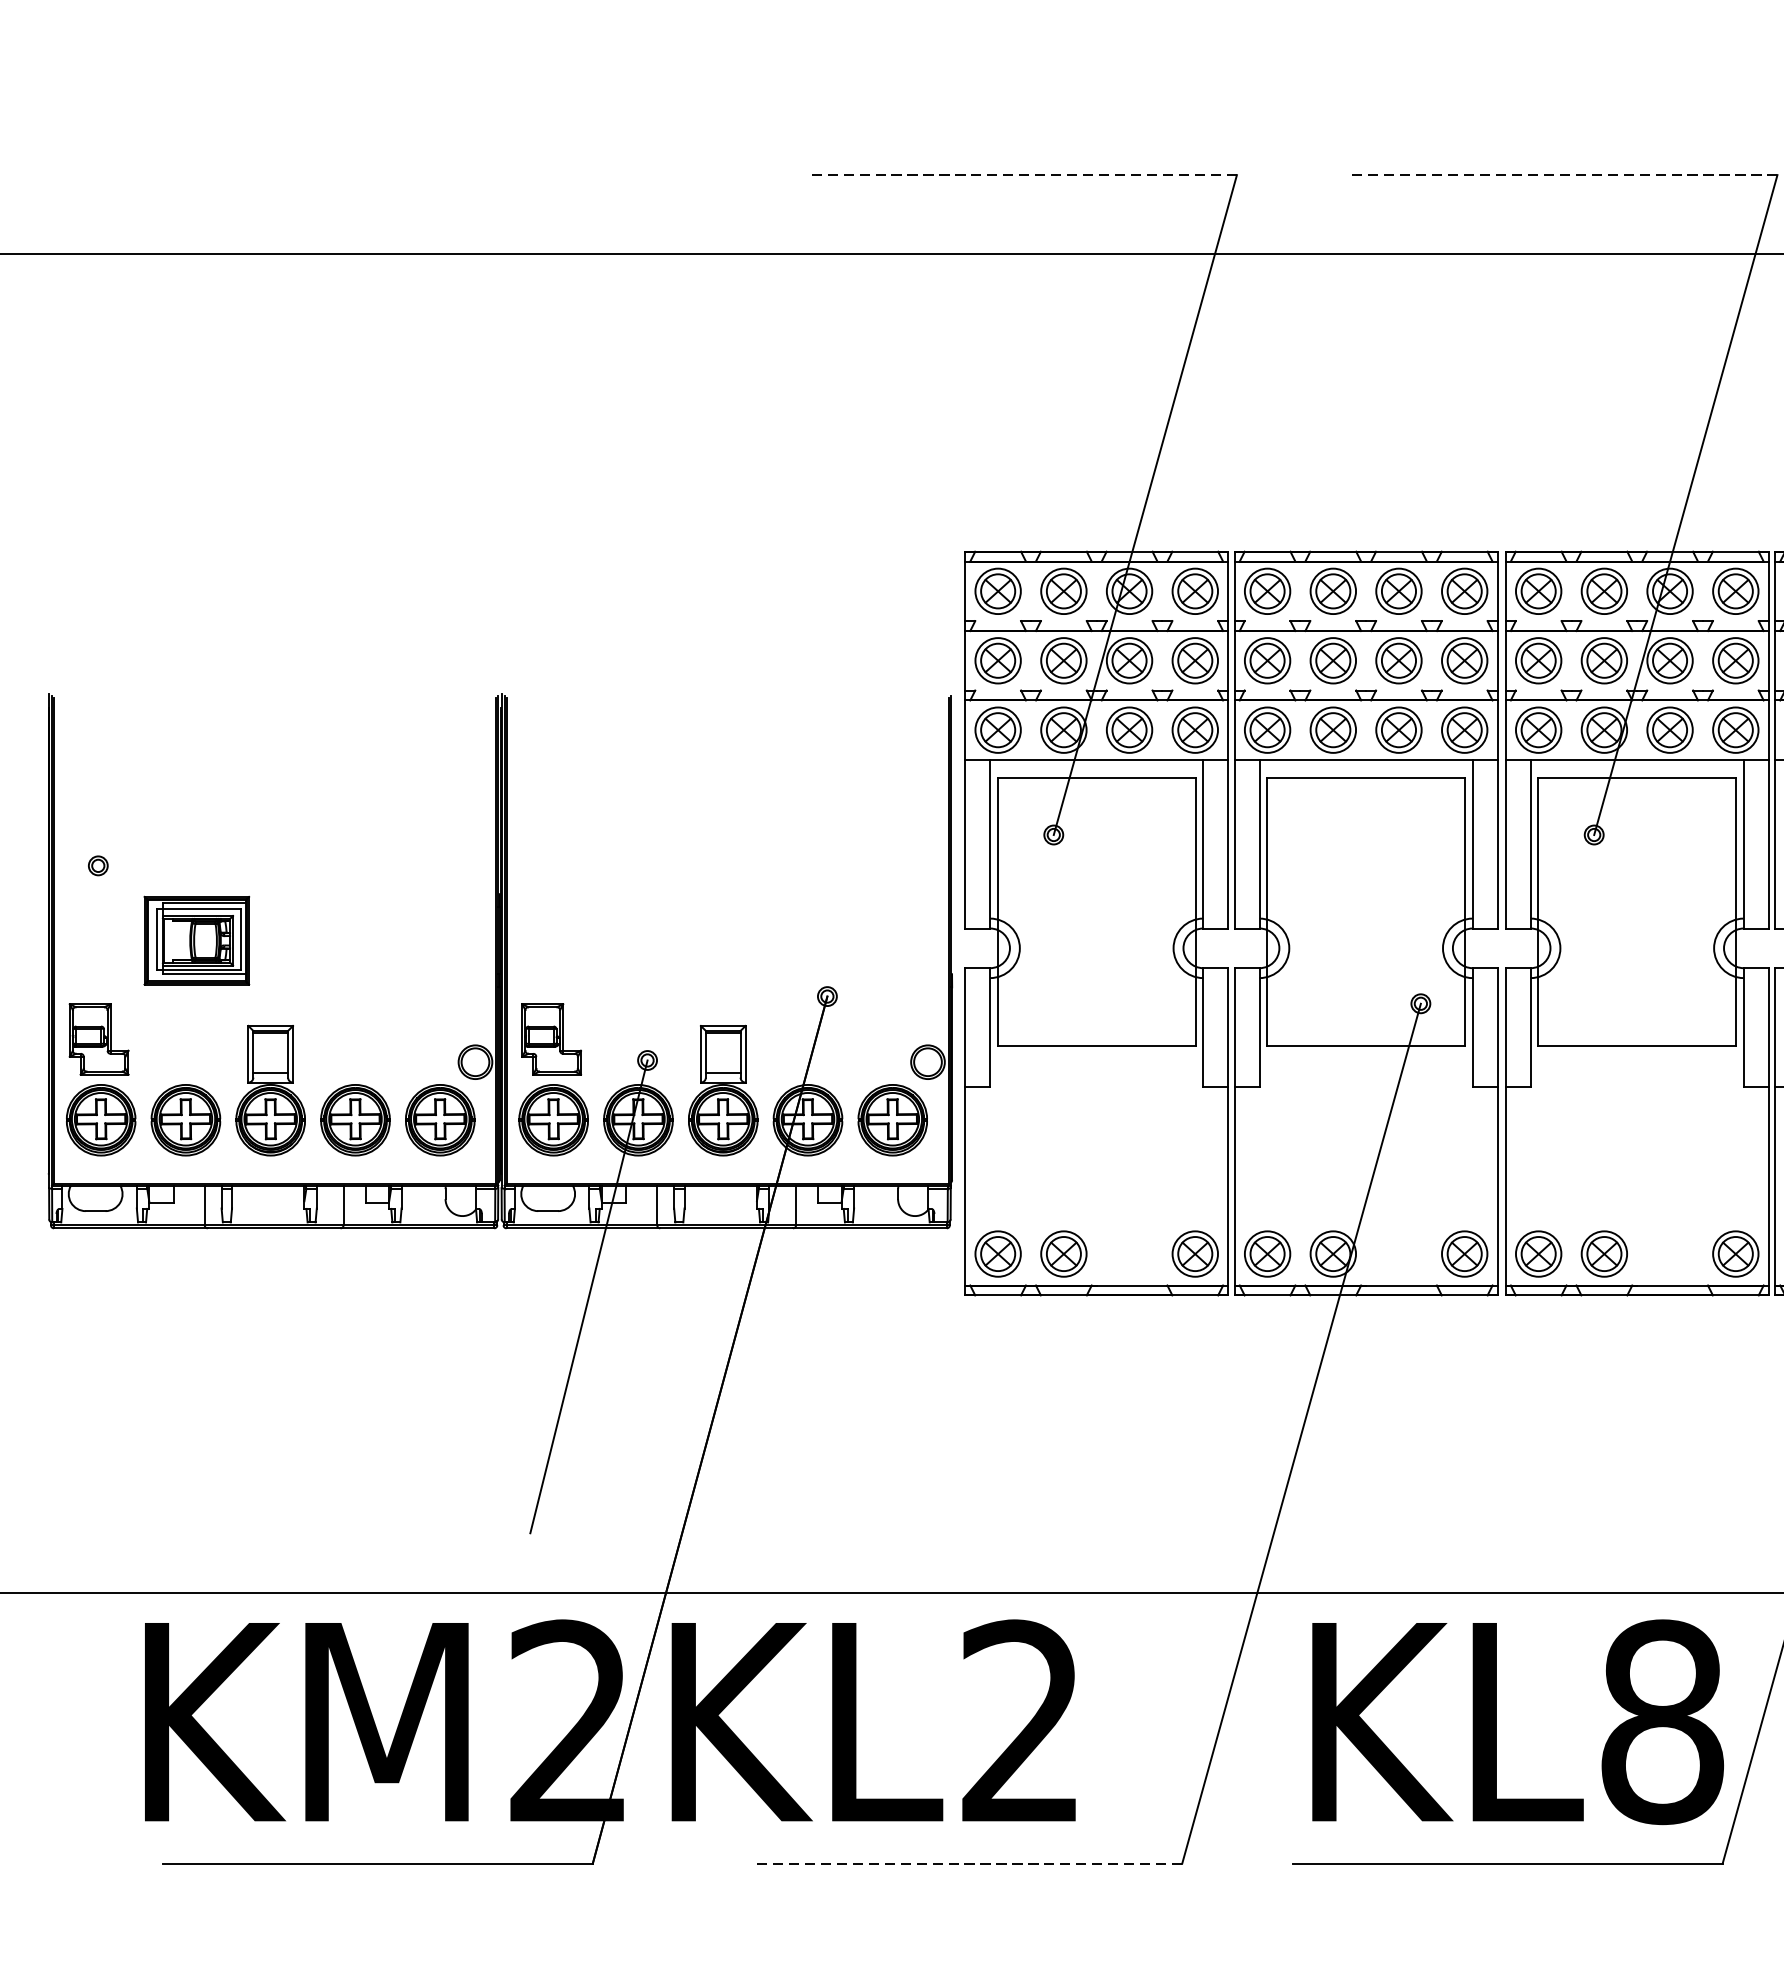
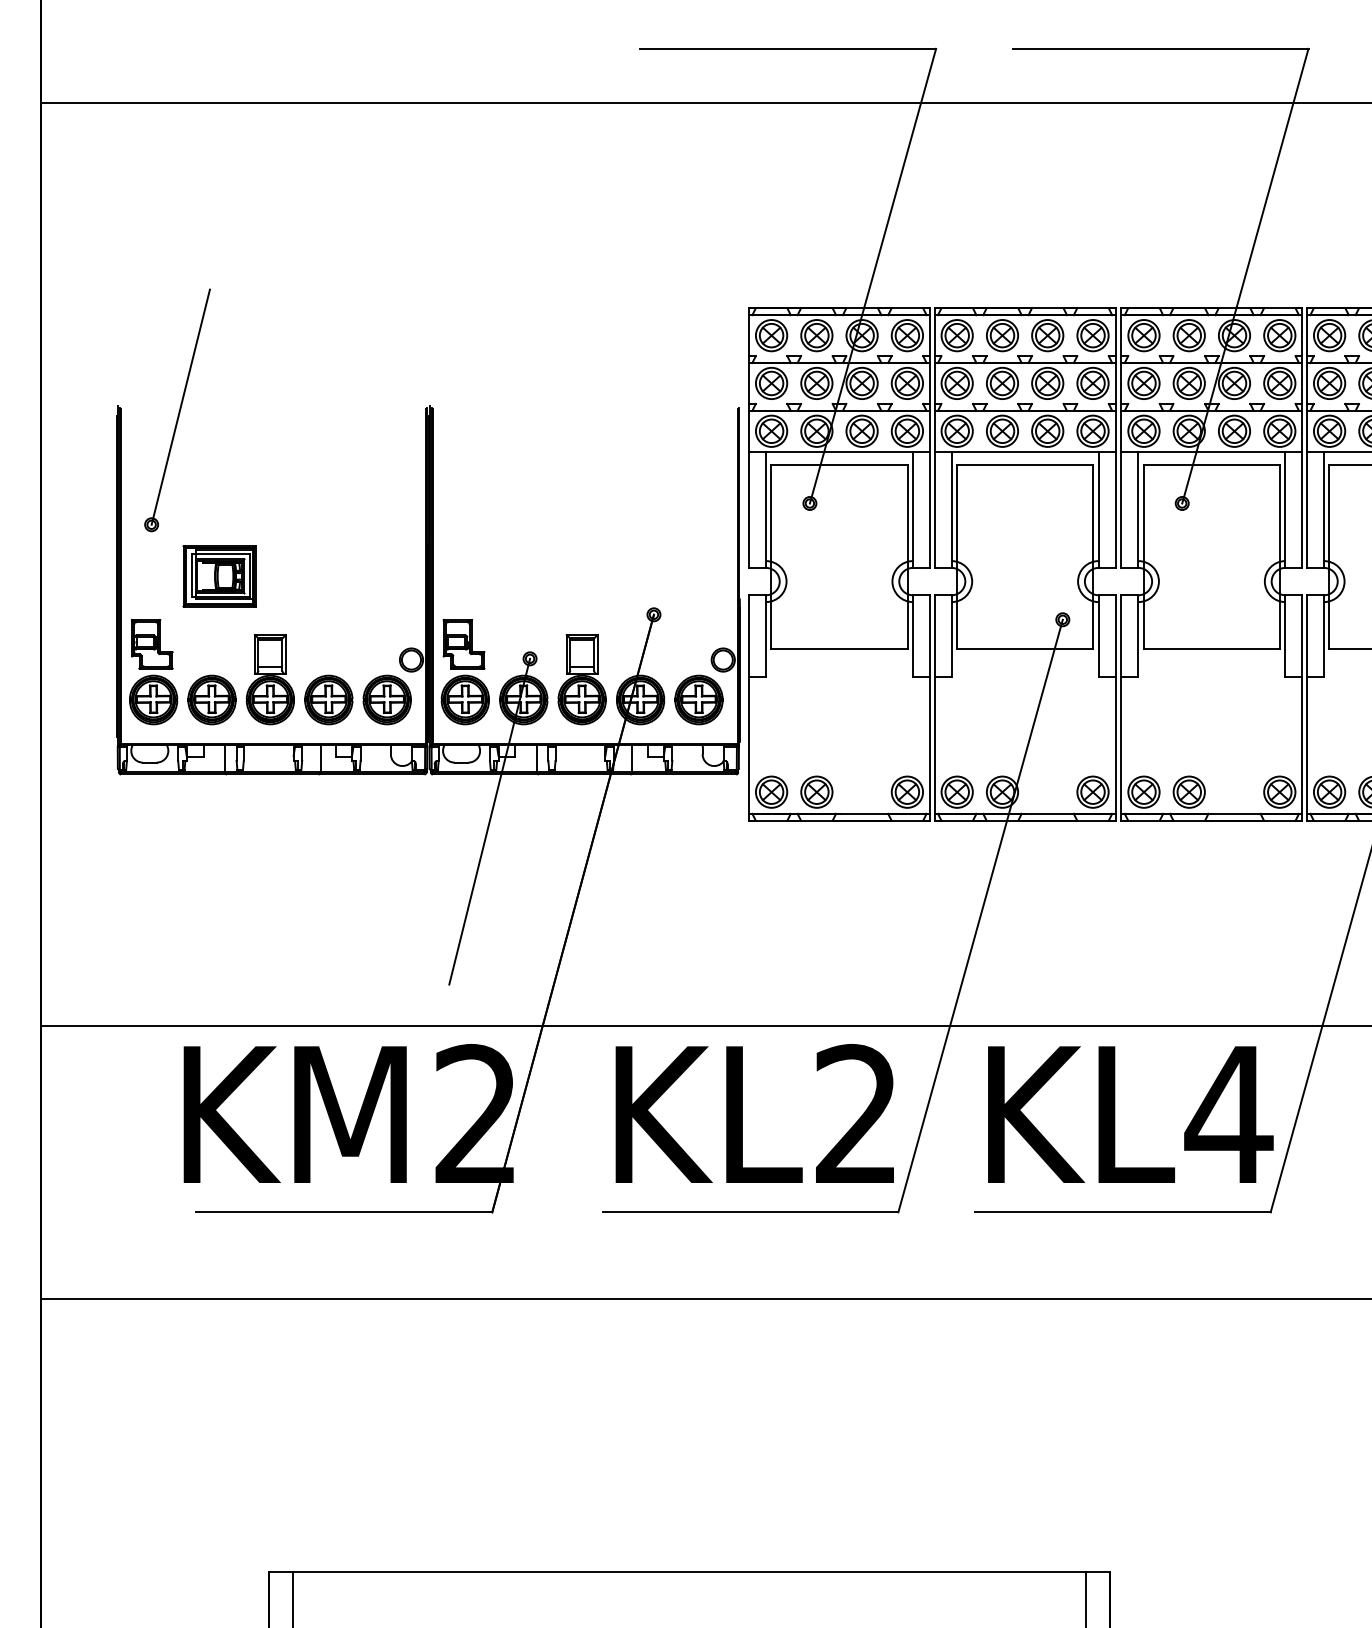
line: (1022, 174) -> (788, 48), dashed -> solid
line: (1562, 174) -> (1160, 48), dashed -> solid
line: (140, 694) -> (180, 406), added
text: (873, 1720) -> (754, 1113), moved
text: (1661, 1721) -> (1228, 1114), KL8 -> KL4
line: (967, 1864) -> (750, 1212), dashed -> solid

